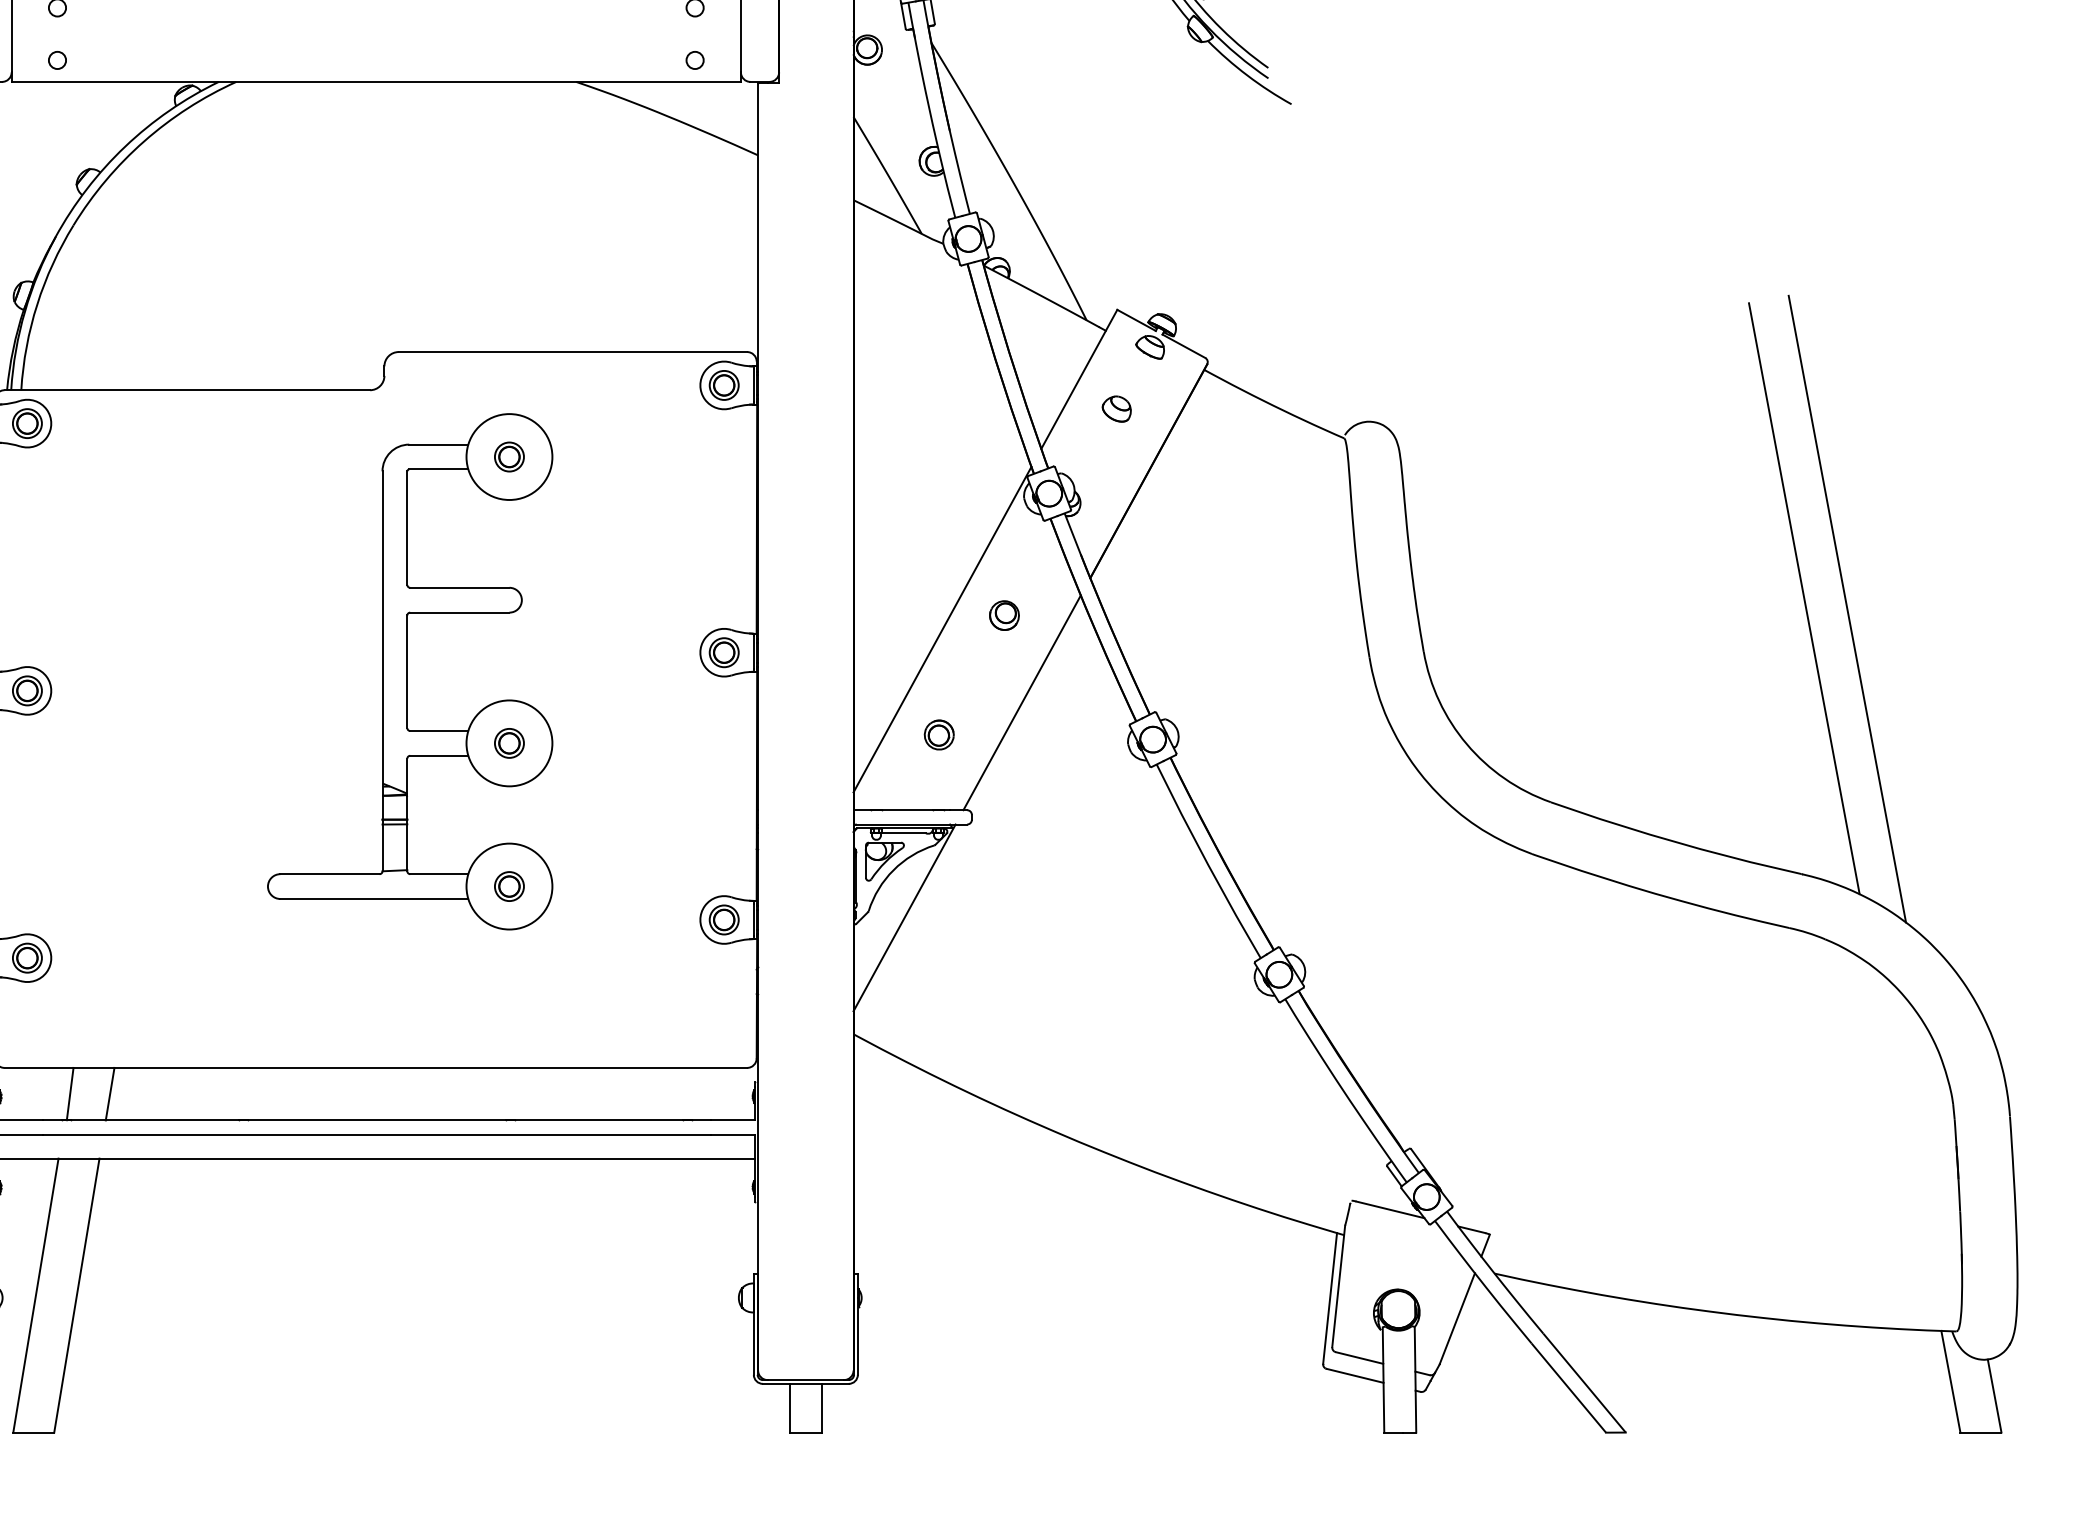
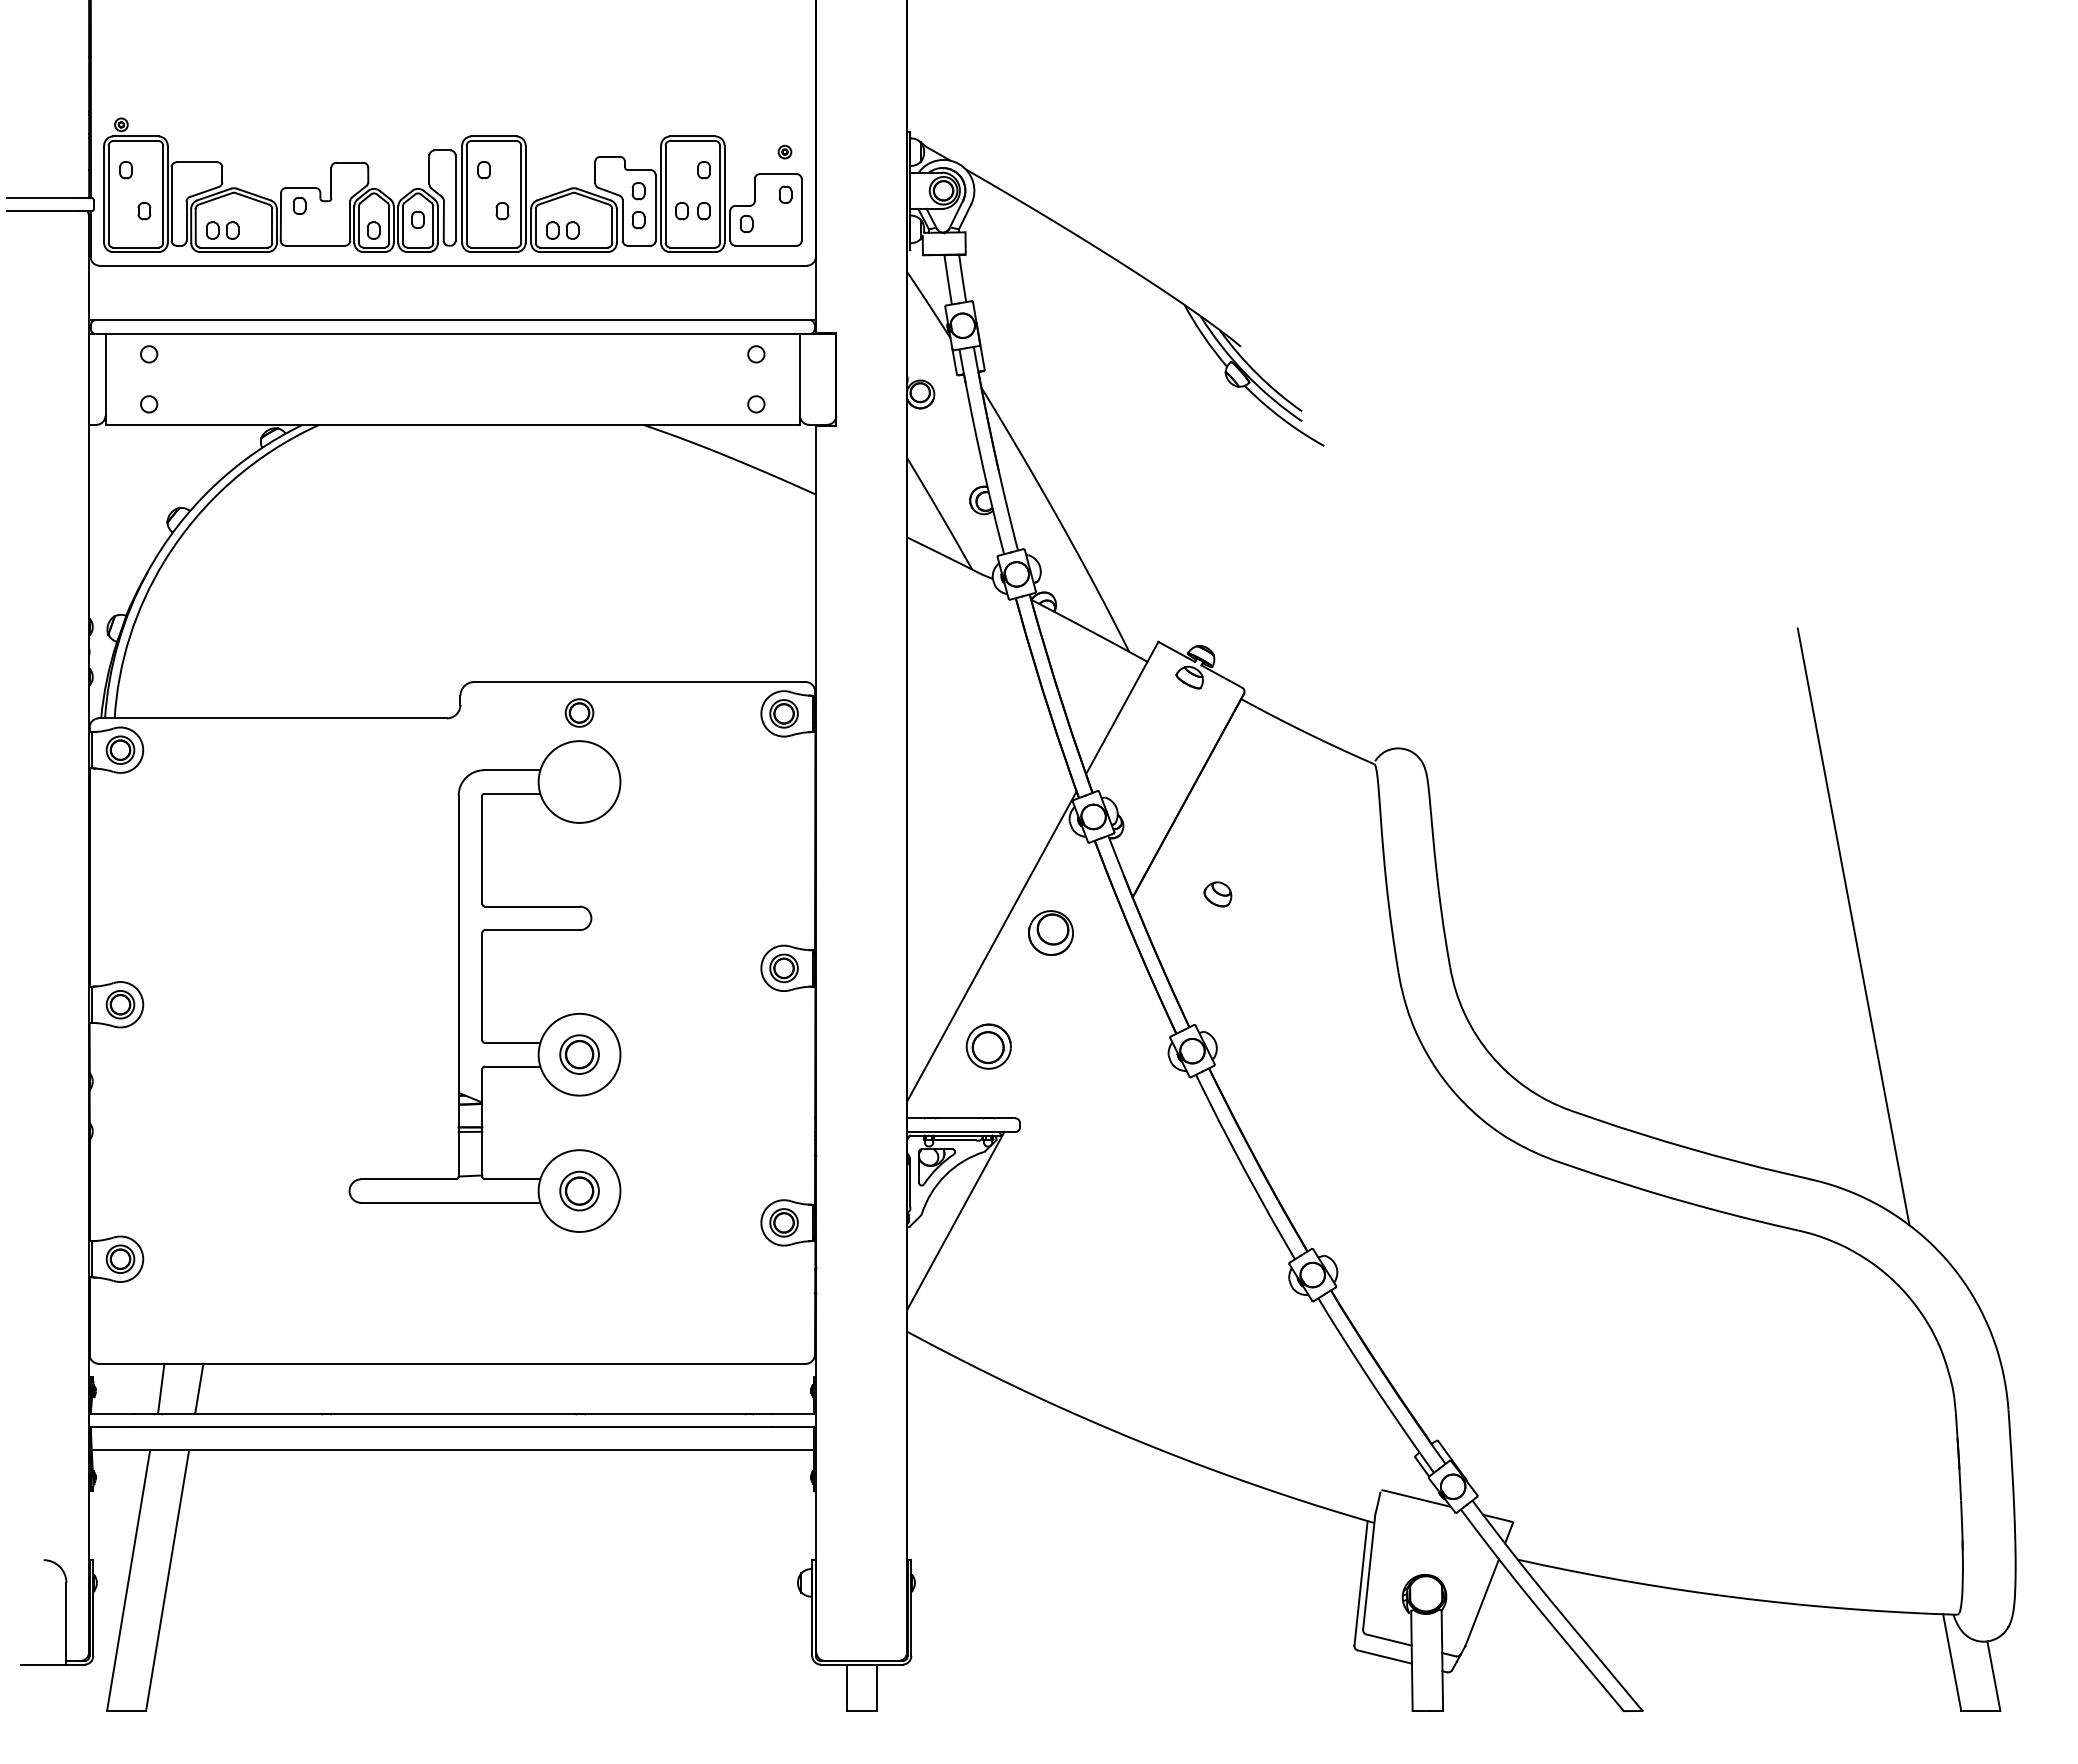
part: (1116, 409) -> (1217, 894), moved
part: (509, 456) -> (579, 712), moved
line: (1804, 598) -> (1812, 916), removed
part: (1003, 615) -> (1050, 932), size x1.6
line: (1021, 702) -> (1067, 1015), removed
part: (938, 734) -> (988, 1046), size x1.6
part: (509, 743) -> (579, 1054), size x1.4
part: (509, 885) -> (579, 1190), size x1.4

